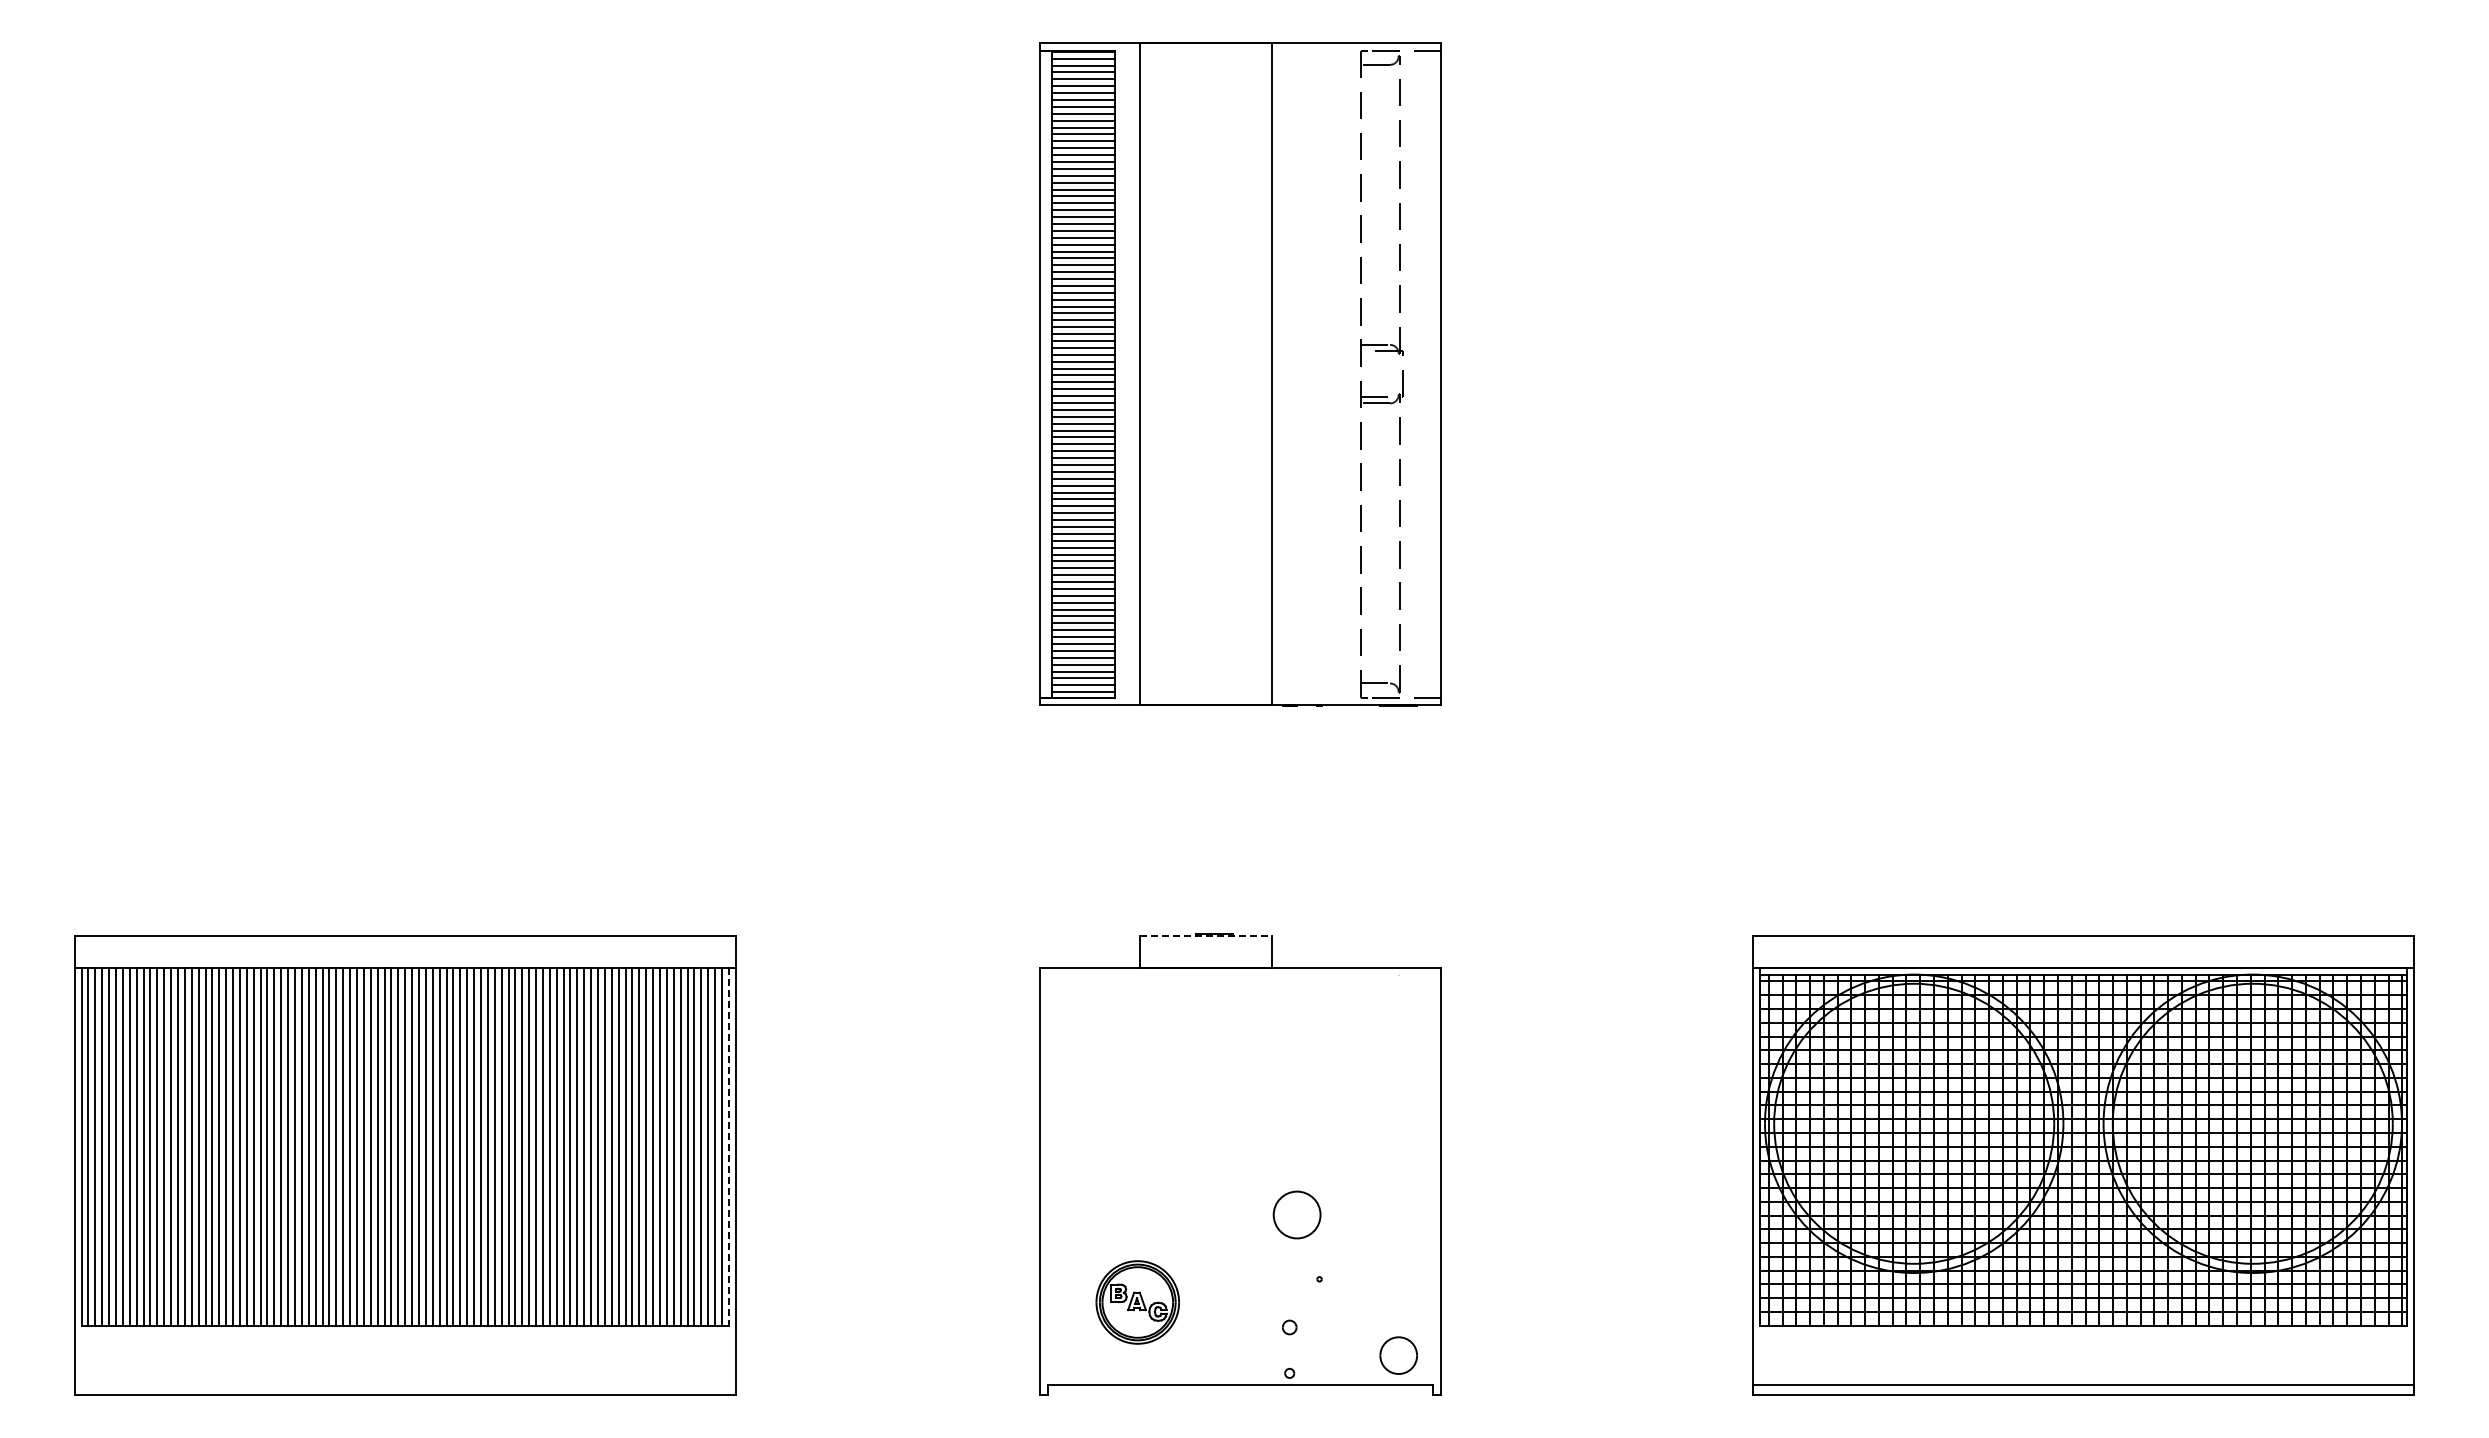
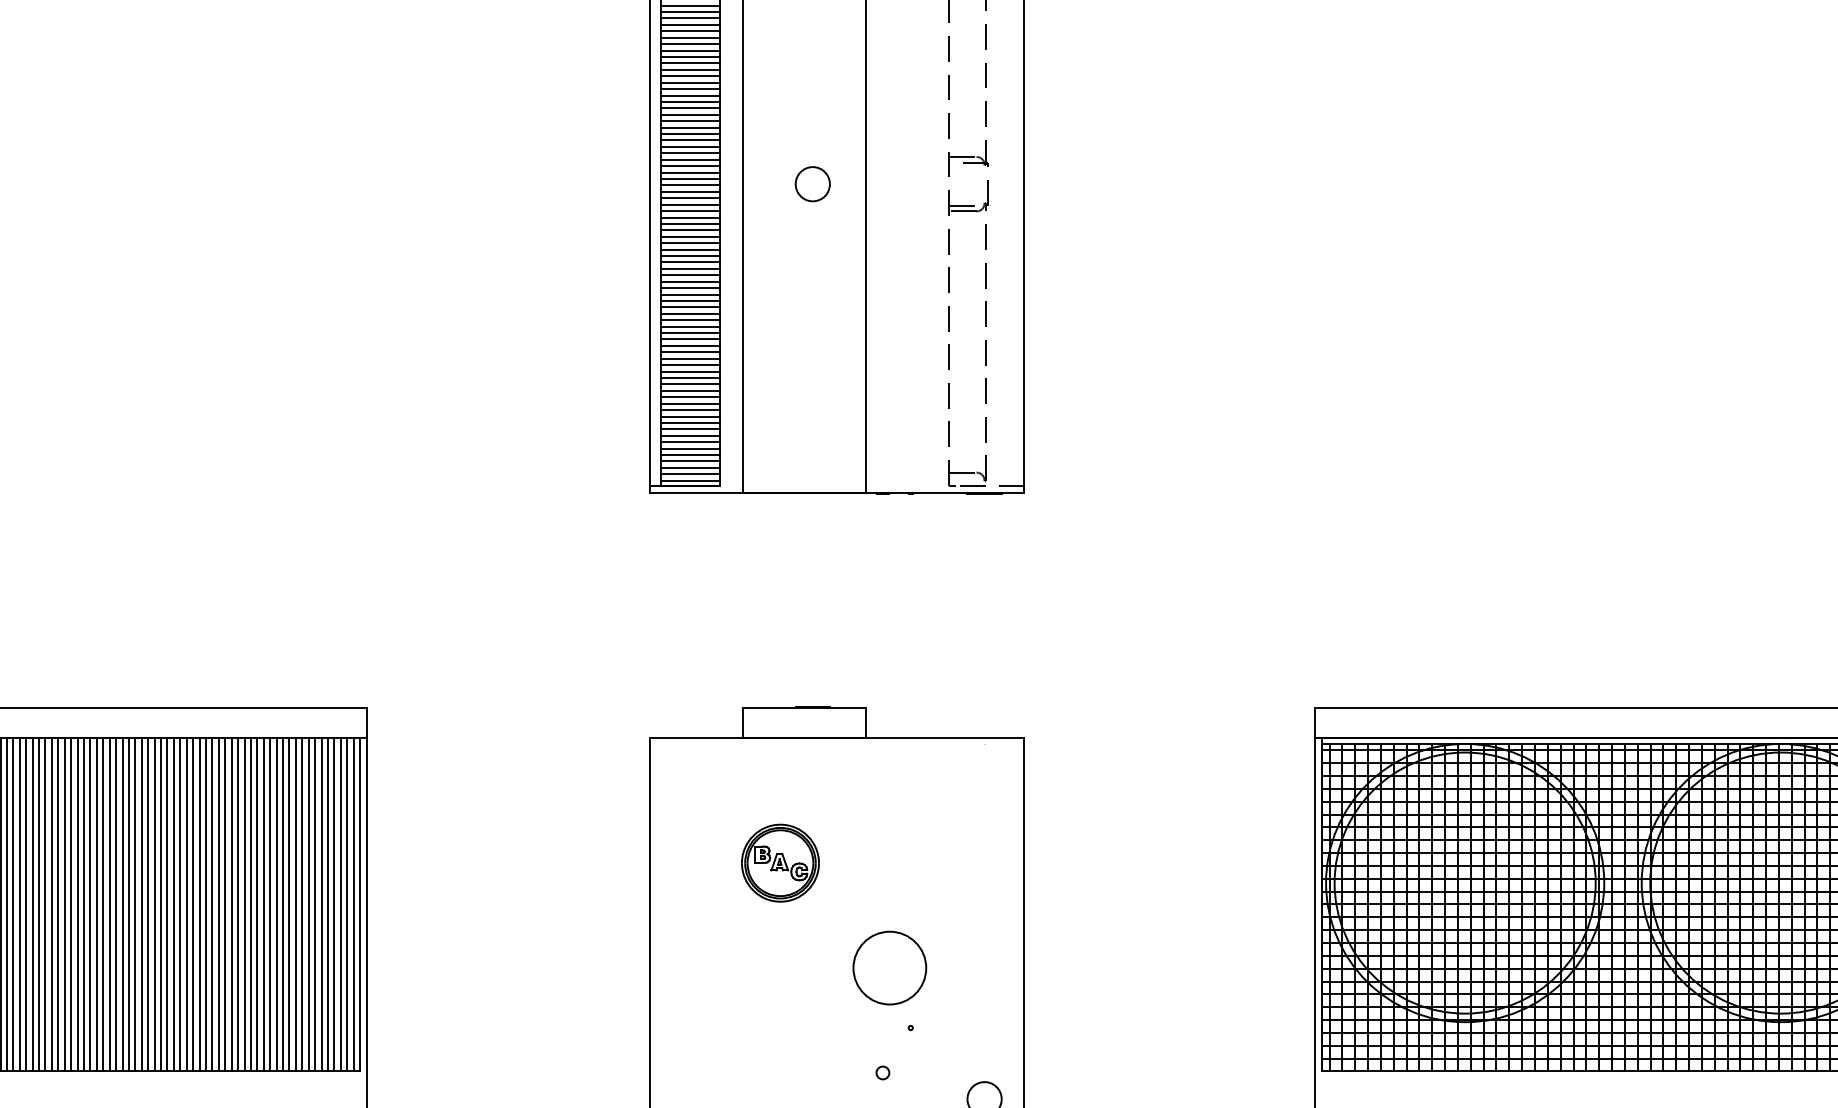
part: (1214, 373) -> (812, 183), added
line: (1205, 935) -> (804, 707), dashed -> solid
line: (728, 1147) -> (359, 905), dashed -> solid
circle: (1297, 1214) -> (890, 967), size x1.67
part: (1137, 1302) -> (780, 863), moved

